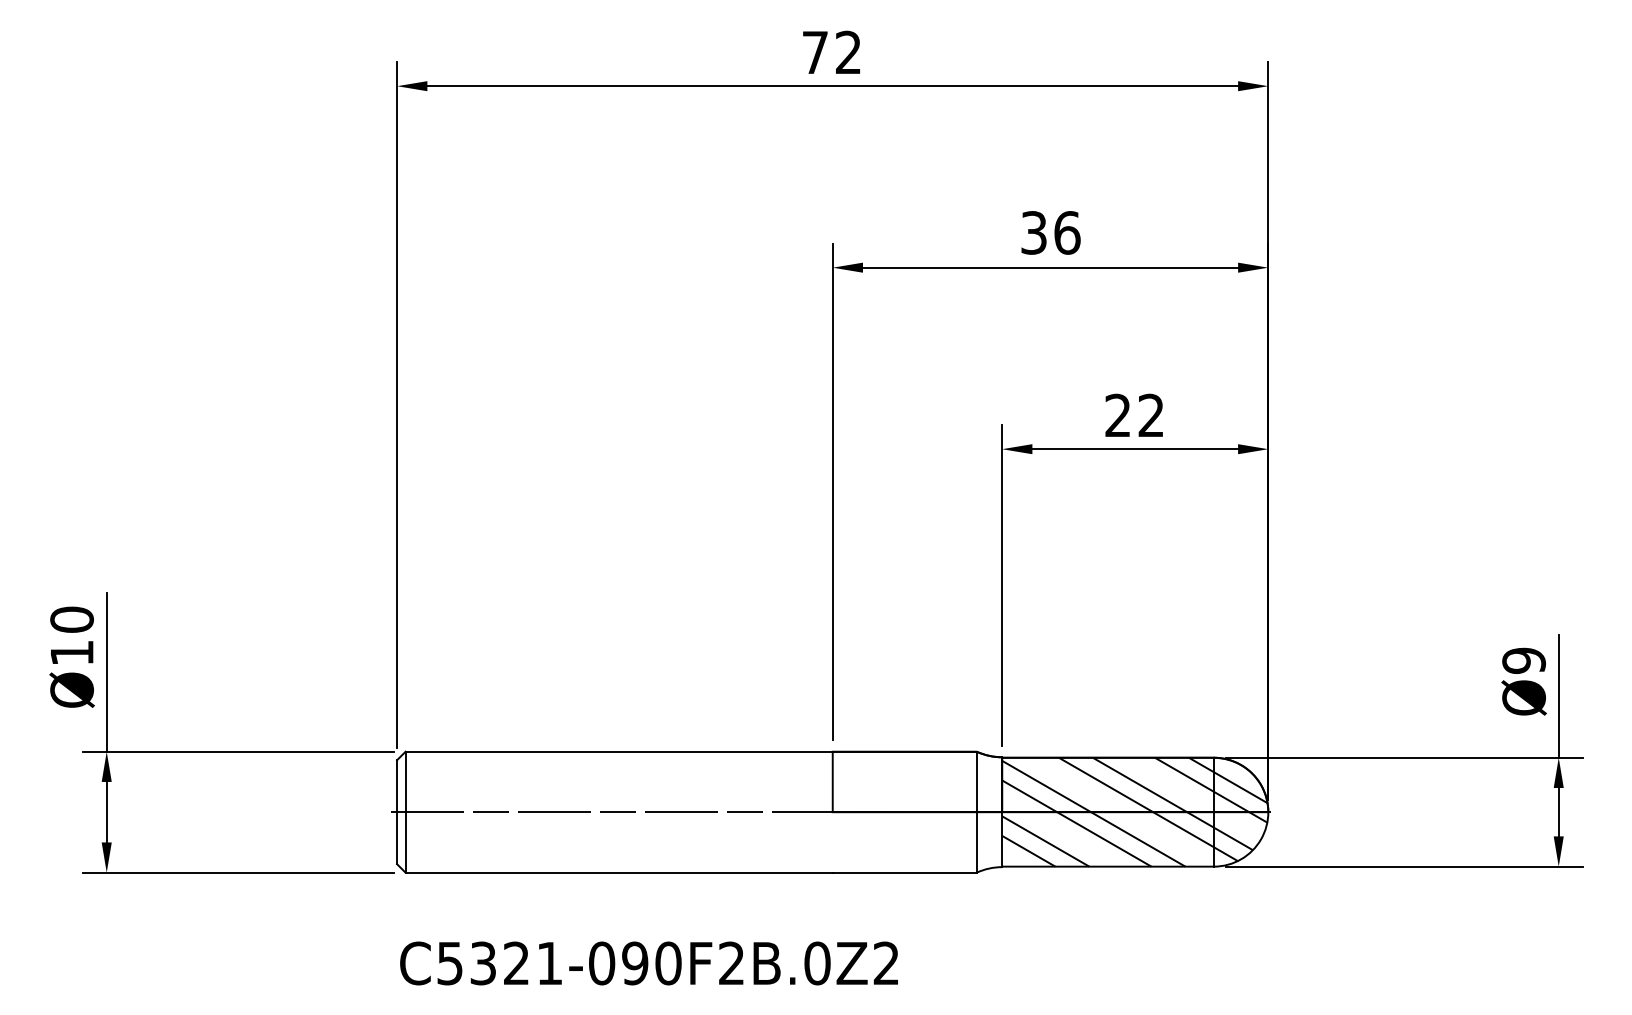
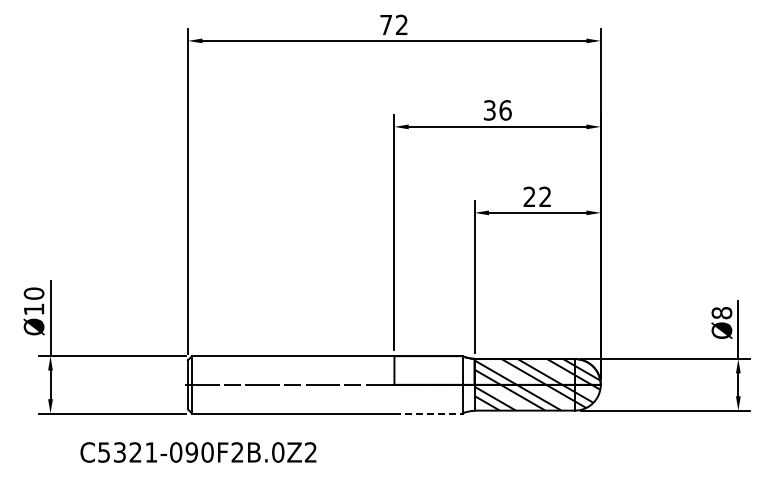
text: (1523, 661) -> (721, 313), Ø9 -> Ø8
line: (906, 872) -> (429, 413), solid -> dashed
text: (649, 963) -> (198, 452), moved

